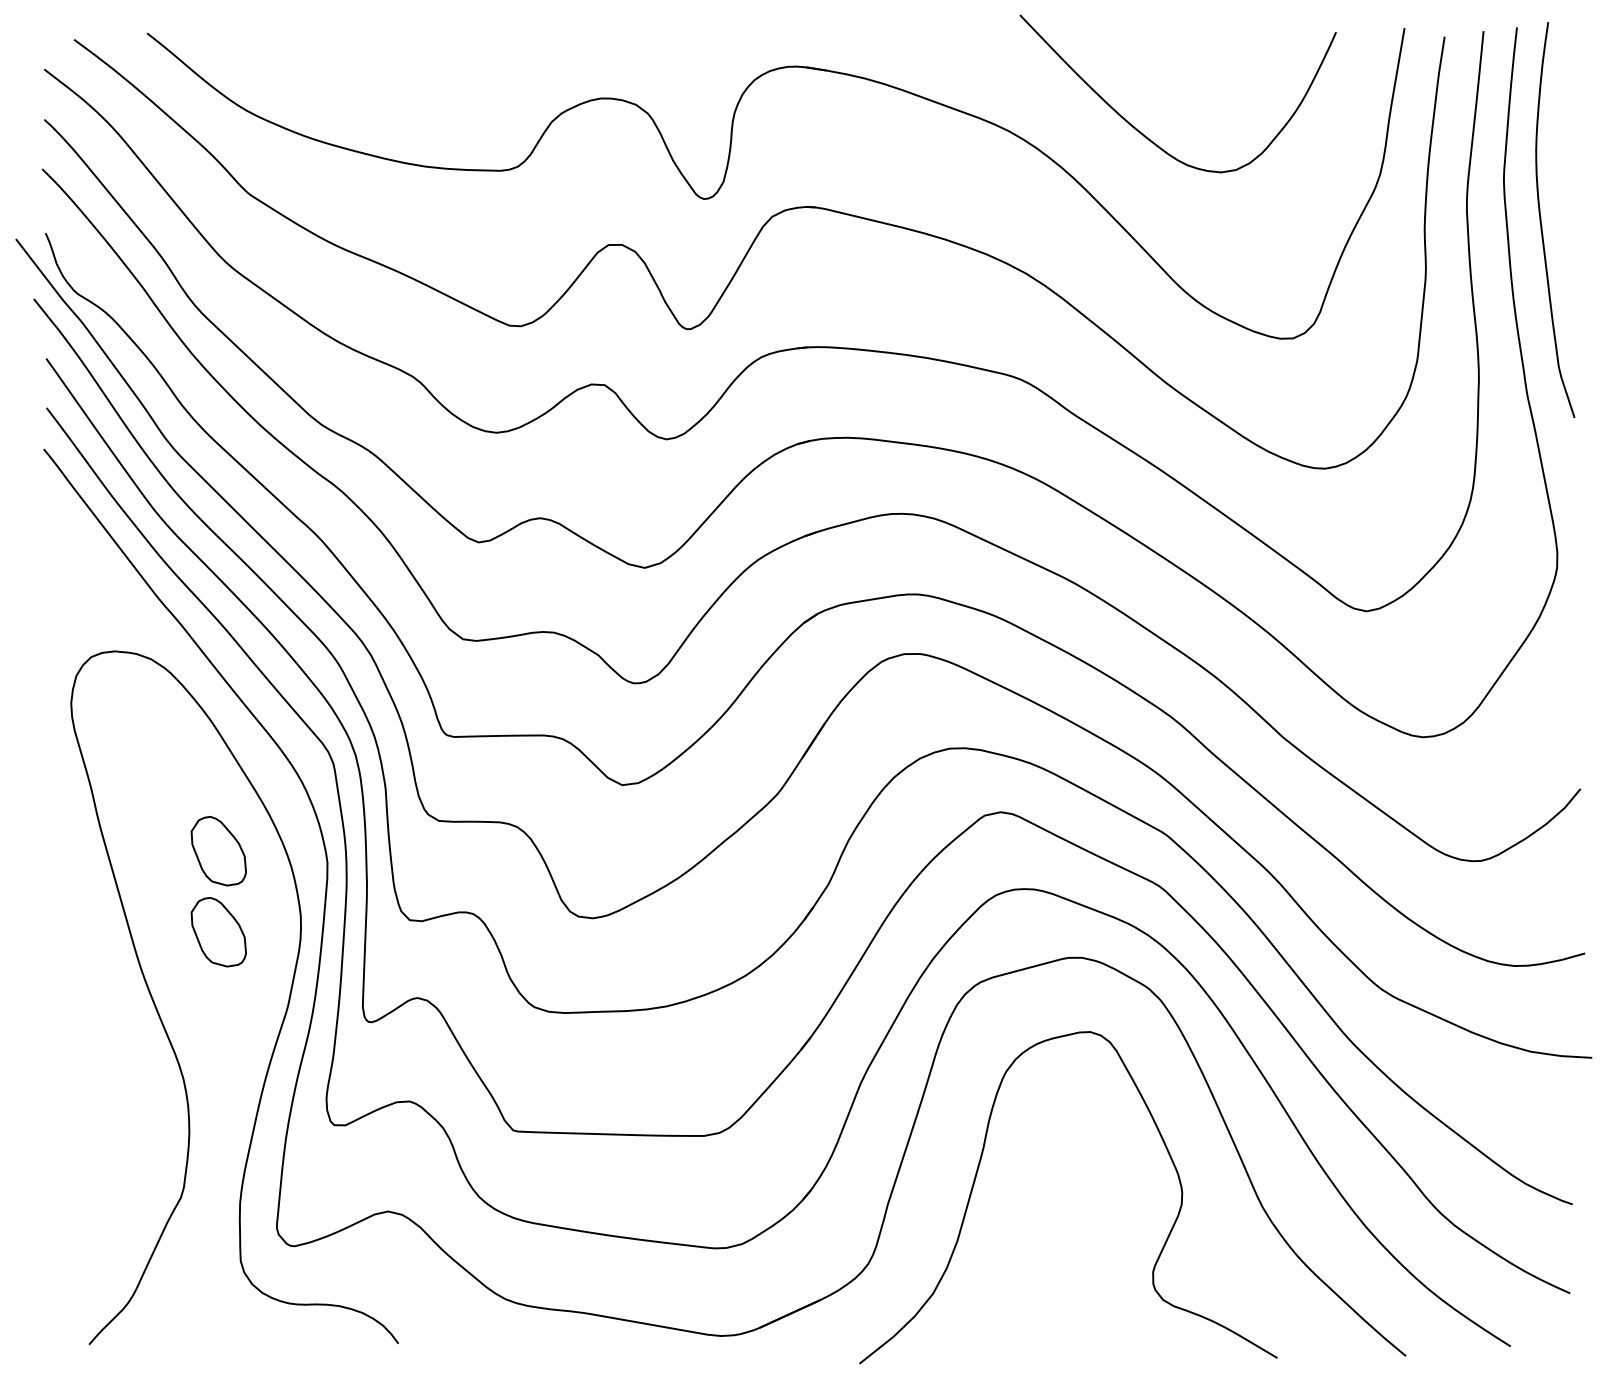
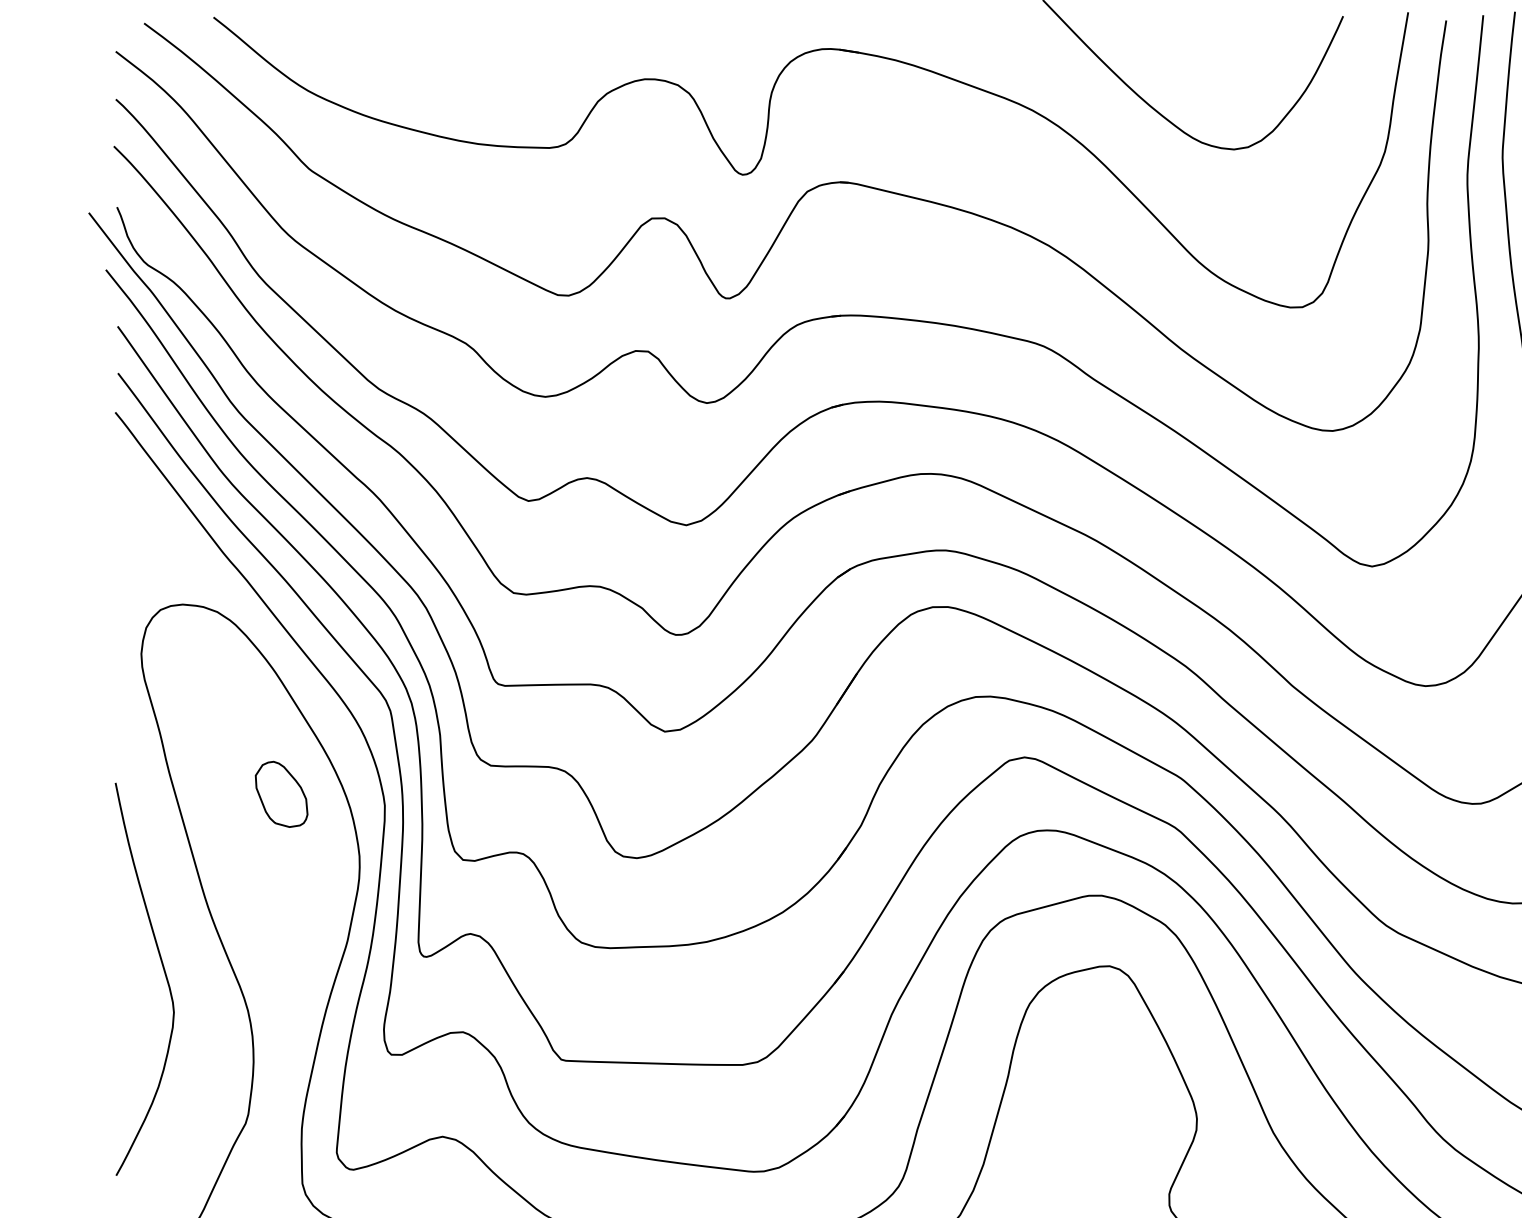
part: (218, 932) -> (281, 871), removed
curve: (94, 1037) -> (163, 971), added

